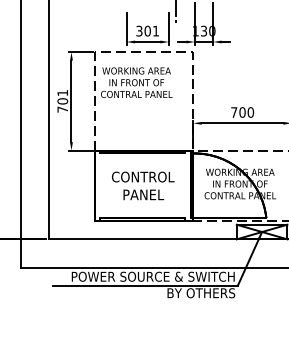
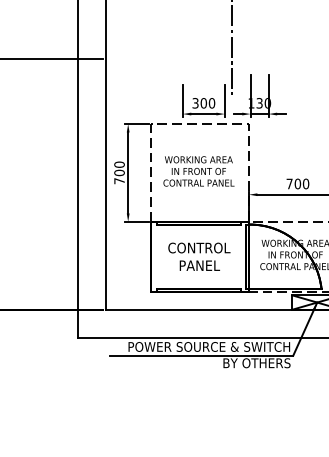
text: (155, 31) -> (211, 103), 301 -> 300
text: (136, 82) -> (198, 171), moved
text: (62, 92) -> (119, 164), 701 -> 700

